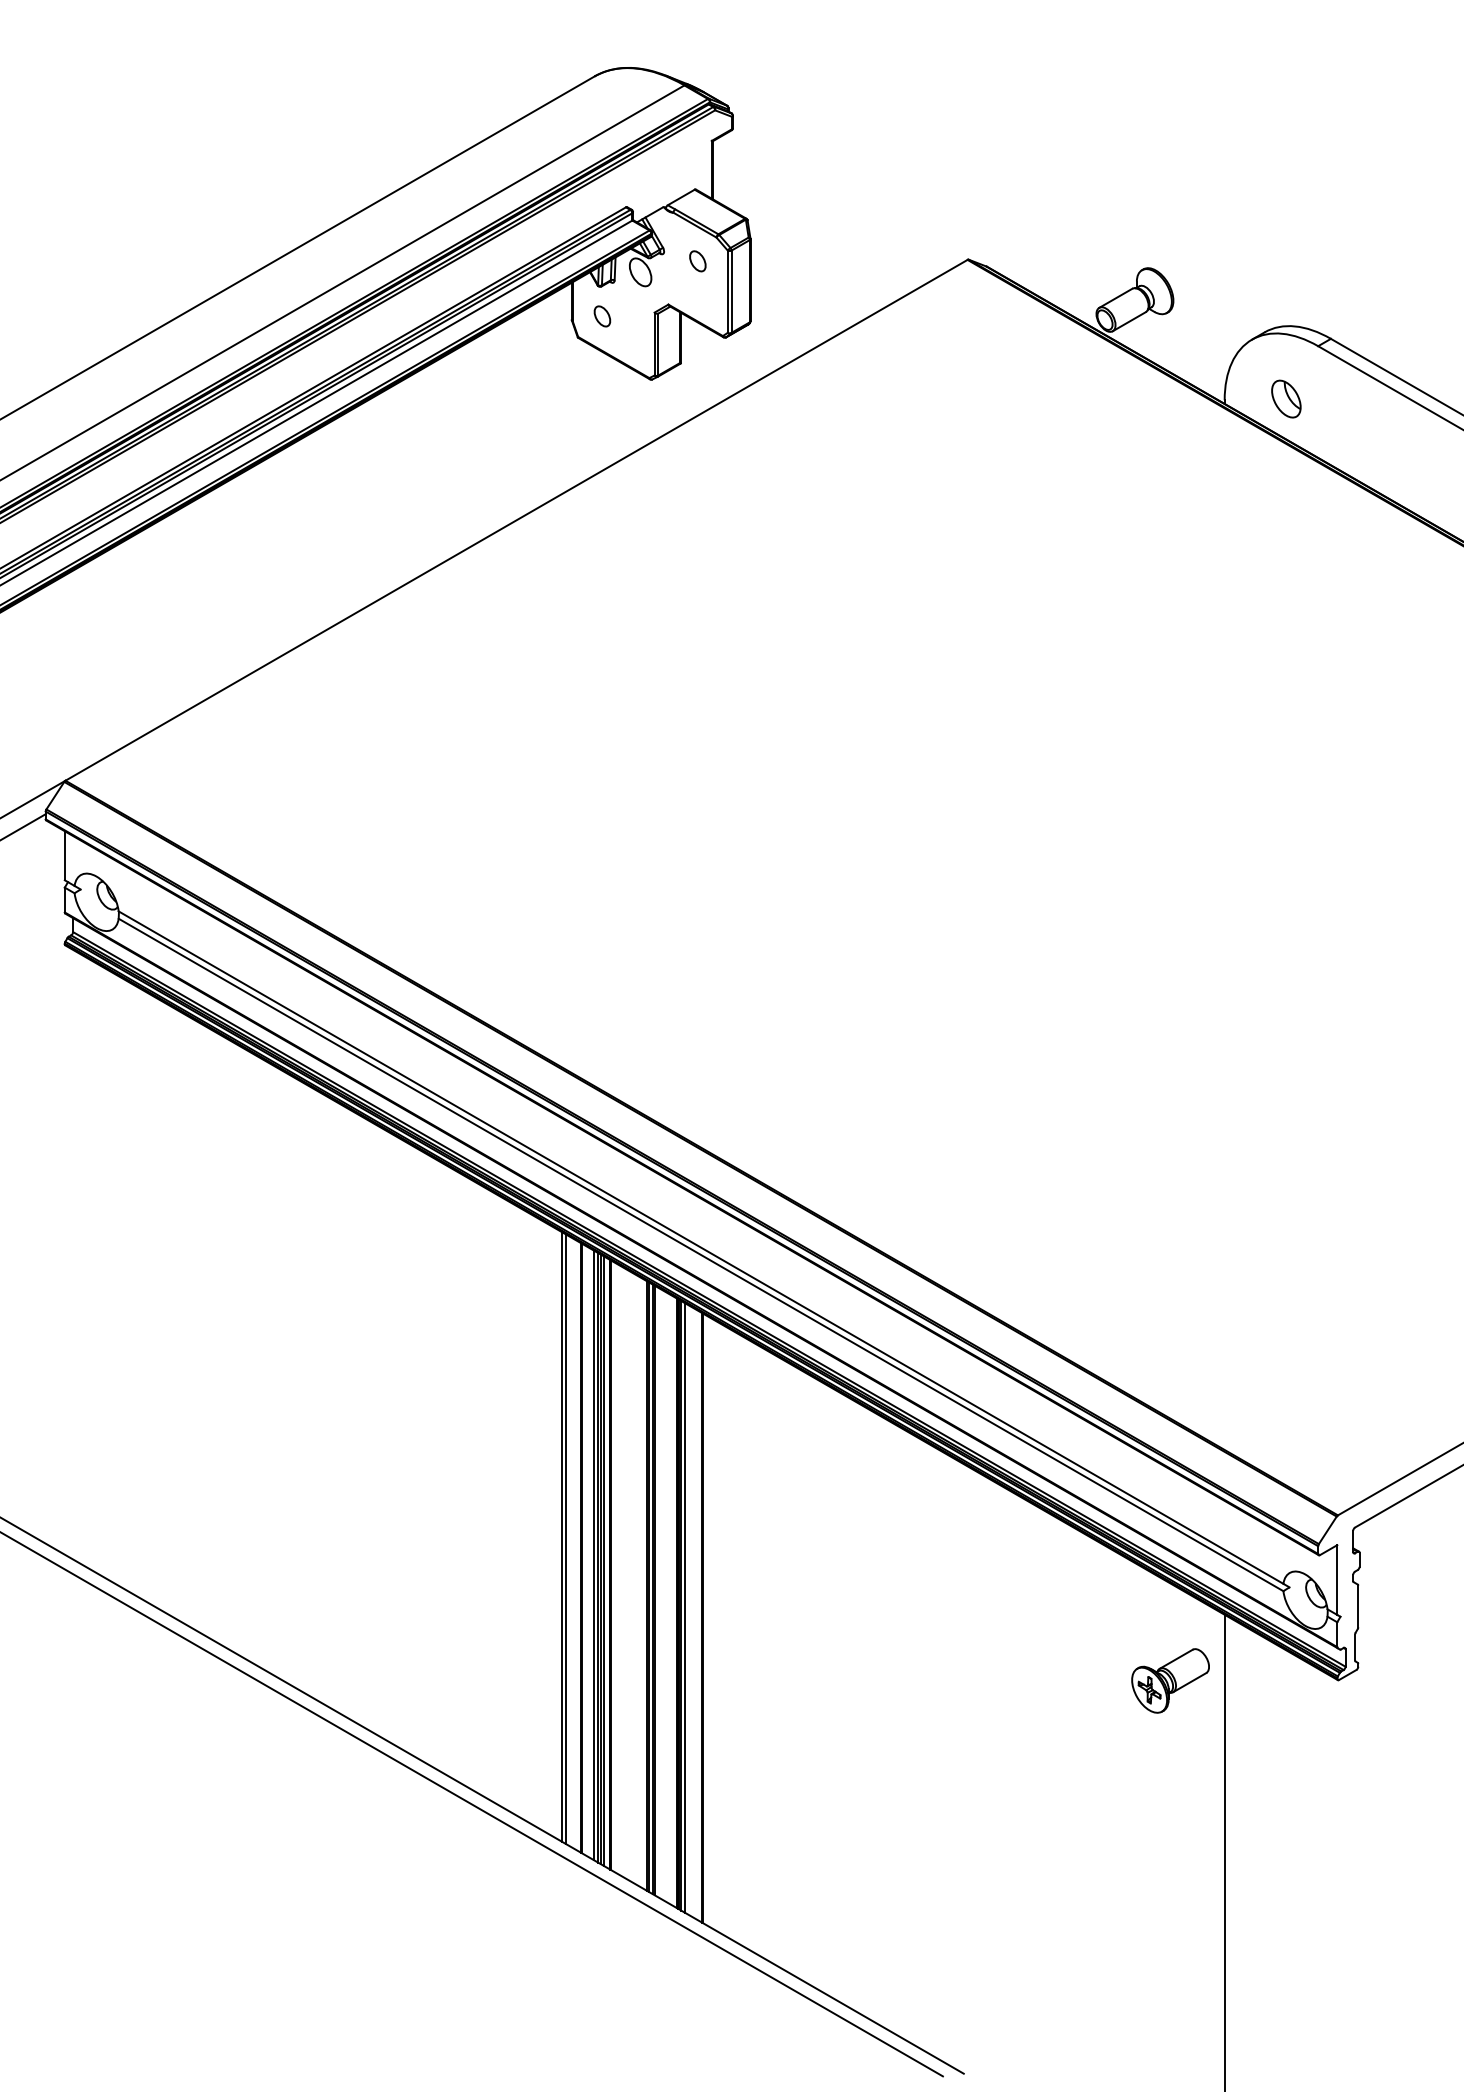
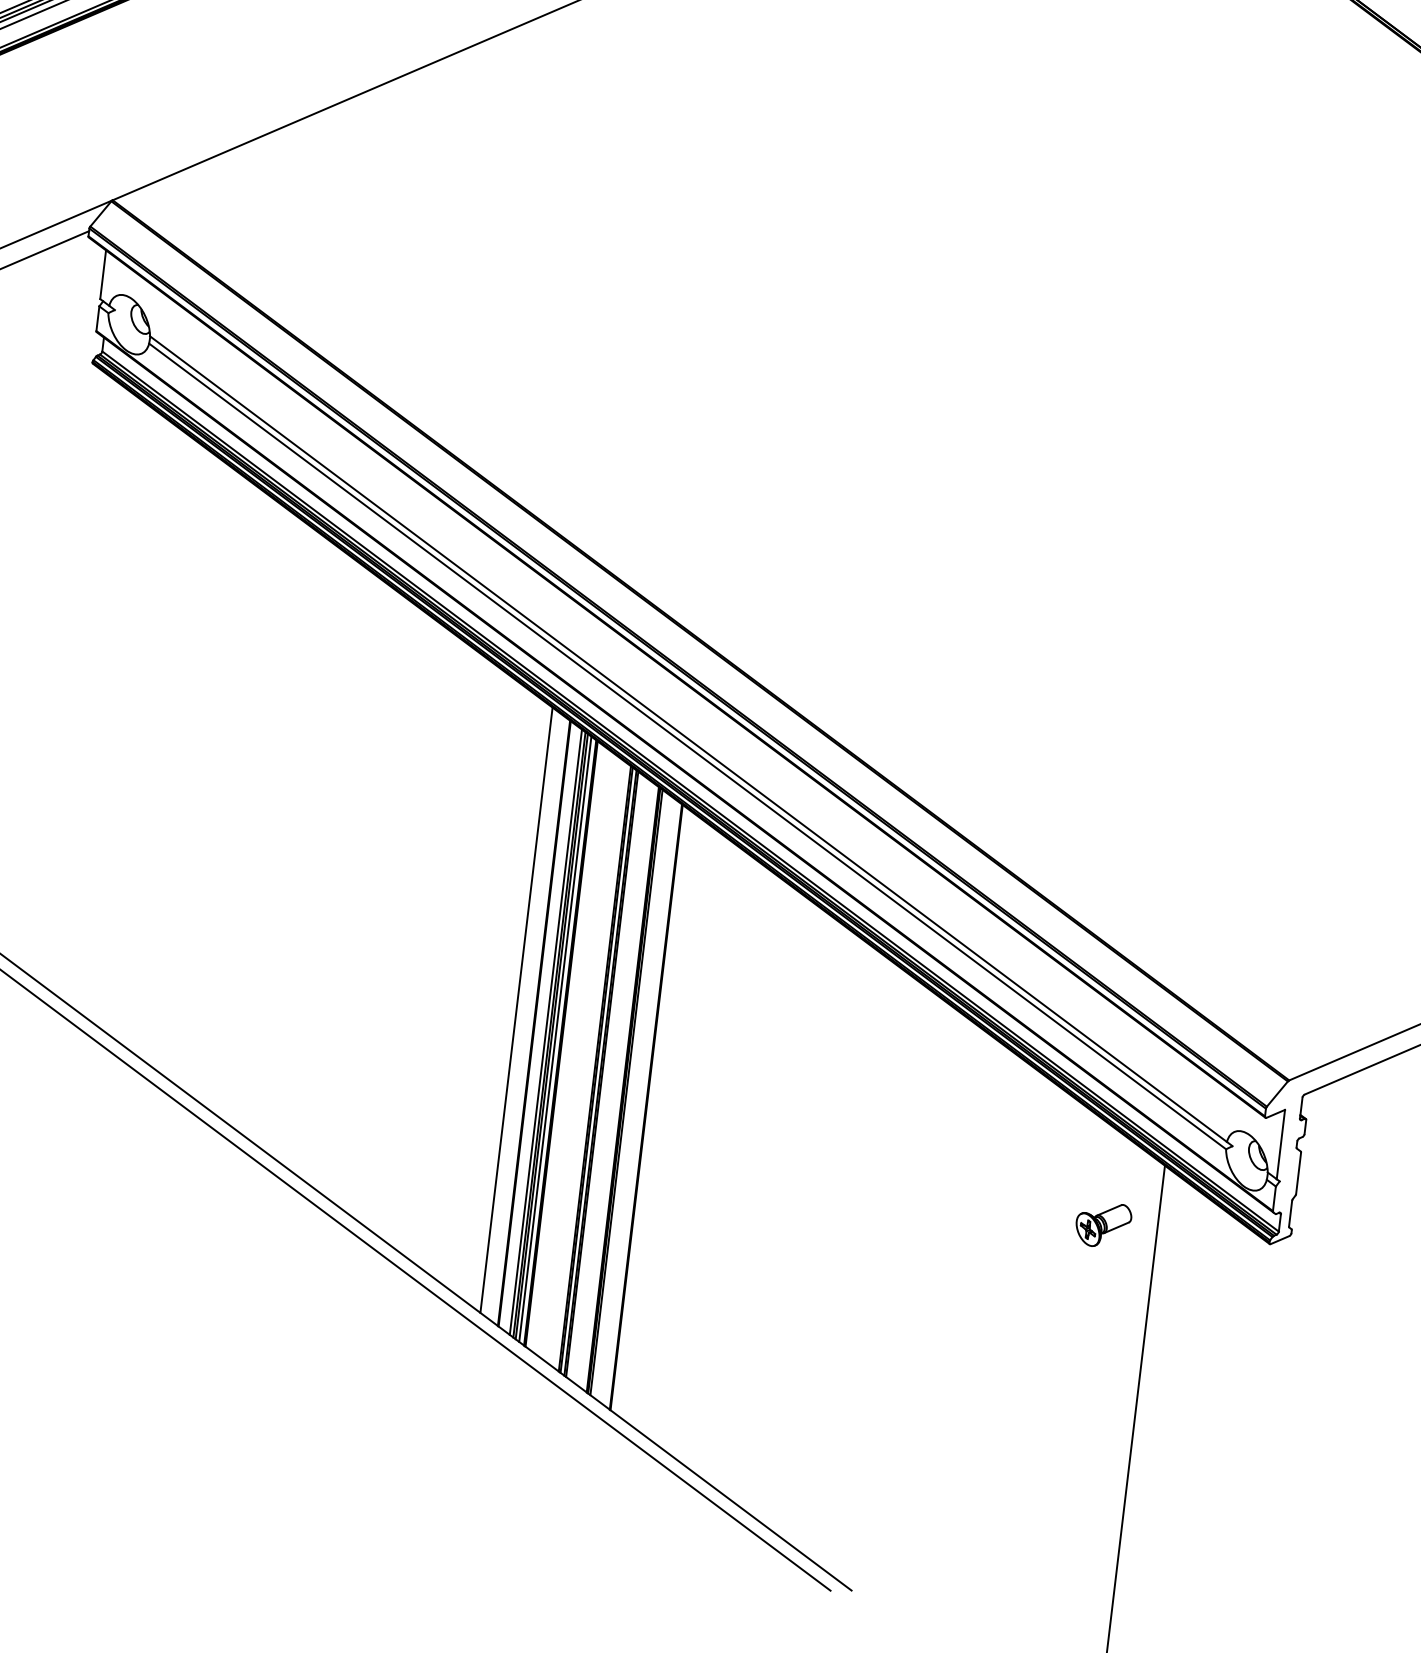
line: (566, 1539) -> (520, 1013), removed
line: (685, 1607) -> (630, 1094), removed
part: (1170, 1680) -> (1103, 1224), size x0.7

